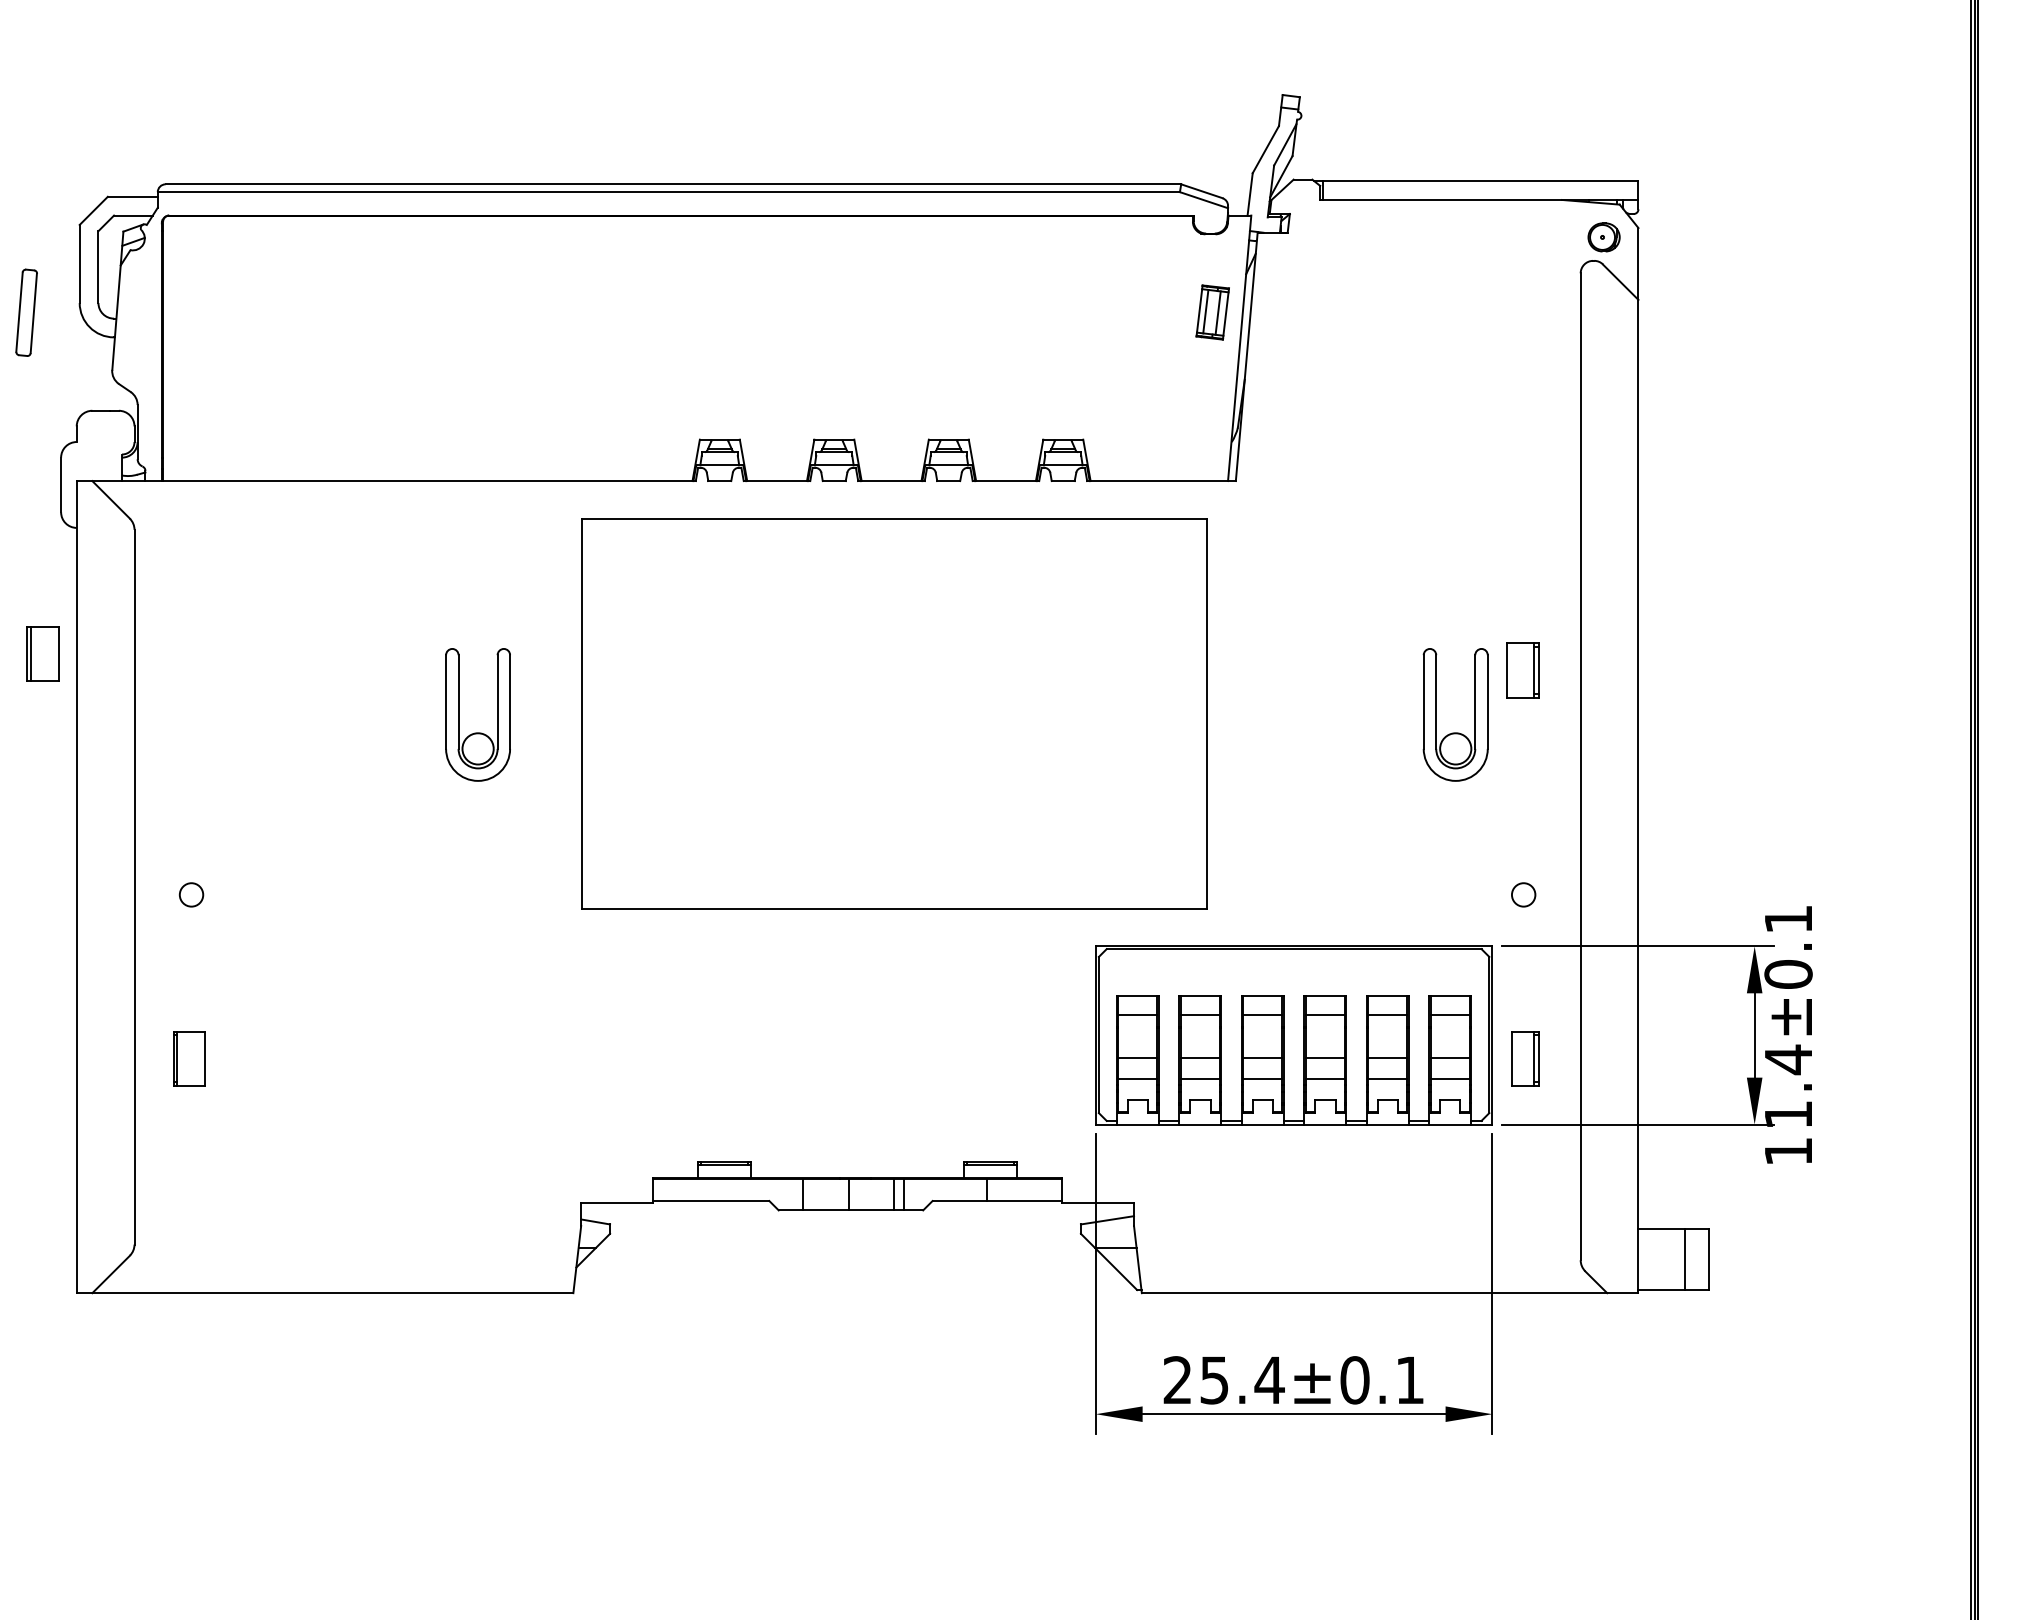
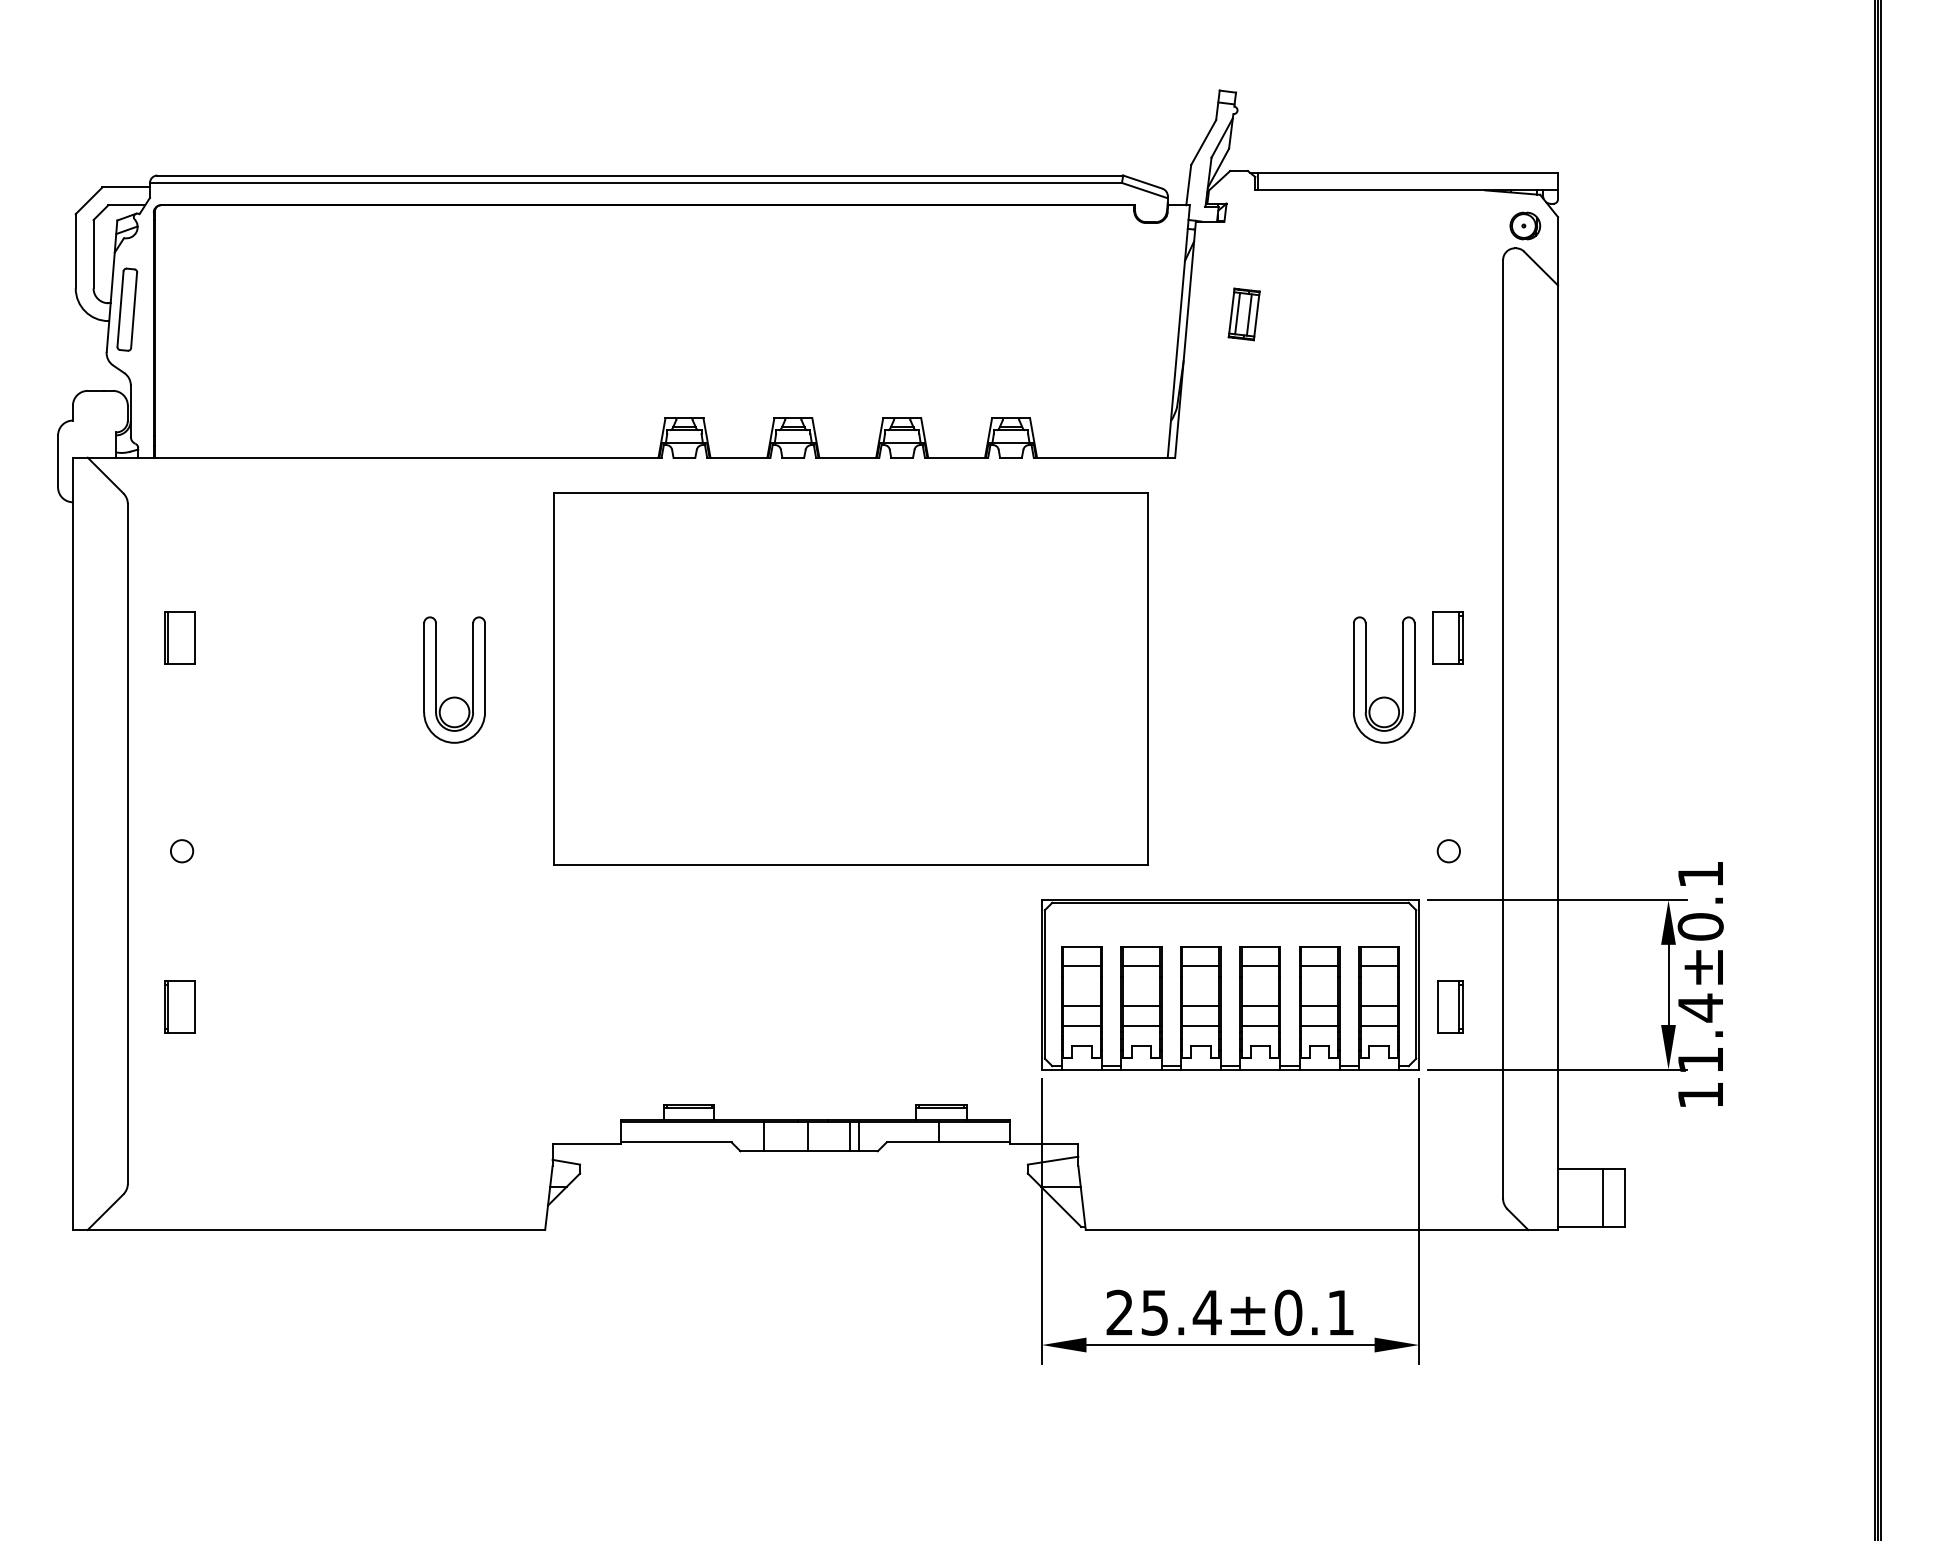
part: (26, 312) -> (127, 309), moved
part: (1212, 312) -> (1243, 314), moved
part: (42, 653) -> (179, 637), moved

